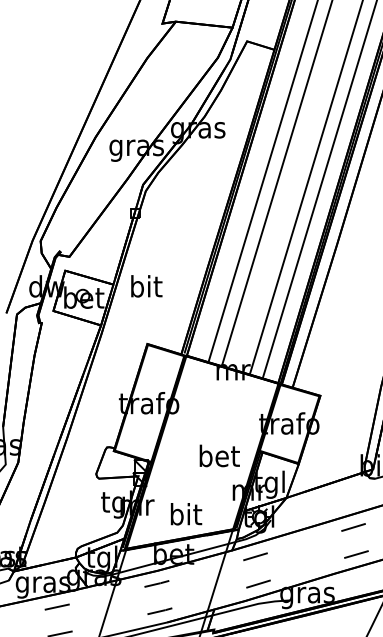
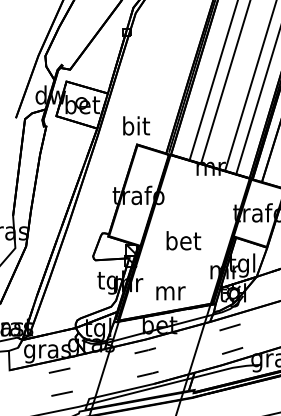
text: (146, 286) -> (136, 126), moved
text: (219, 455) -> (183, 240), moved
text: (186, 514) -> (170, 291), bit -> mr

